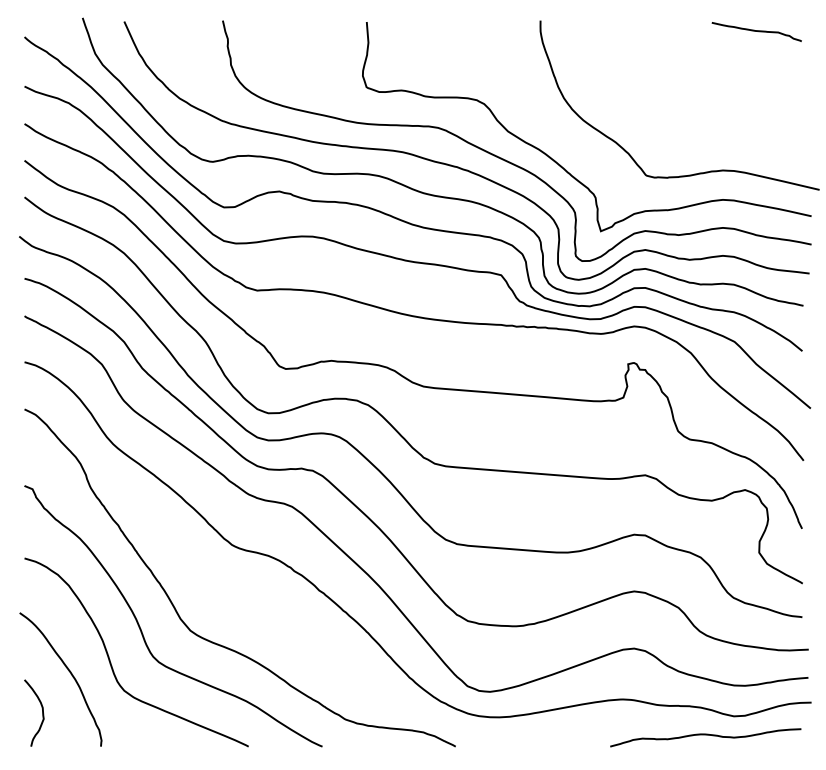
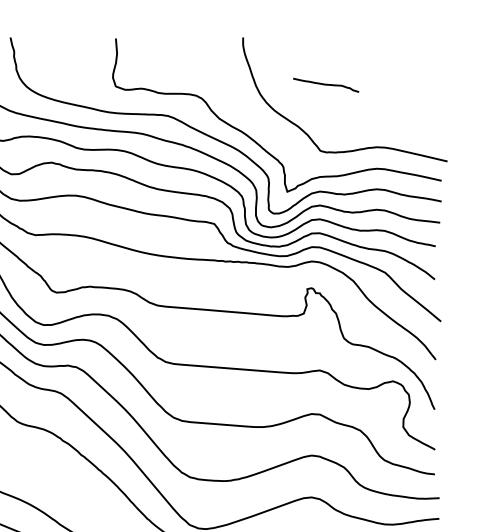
curve: (756, 31) -> (325, 85), moved

